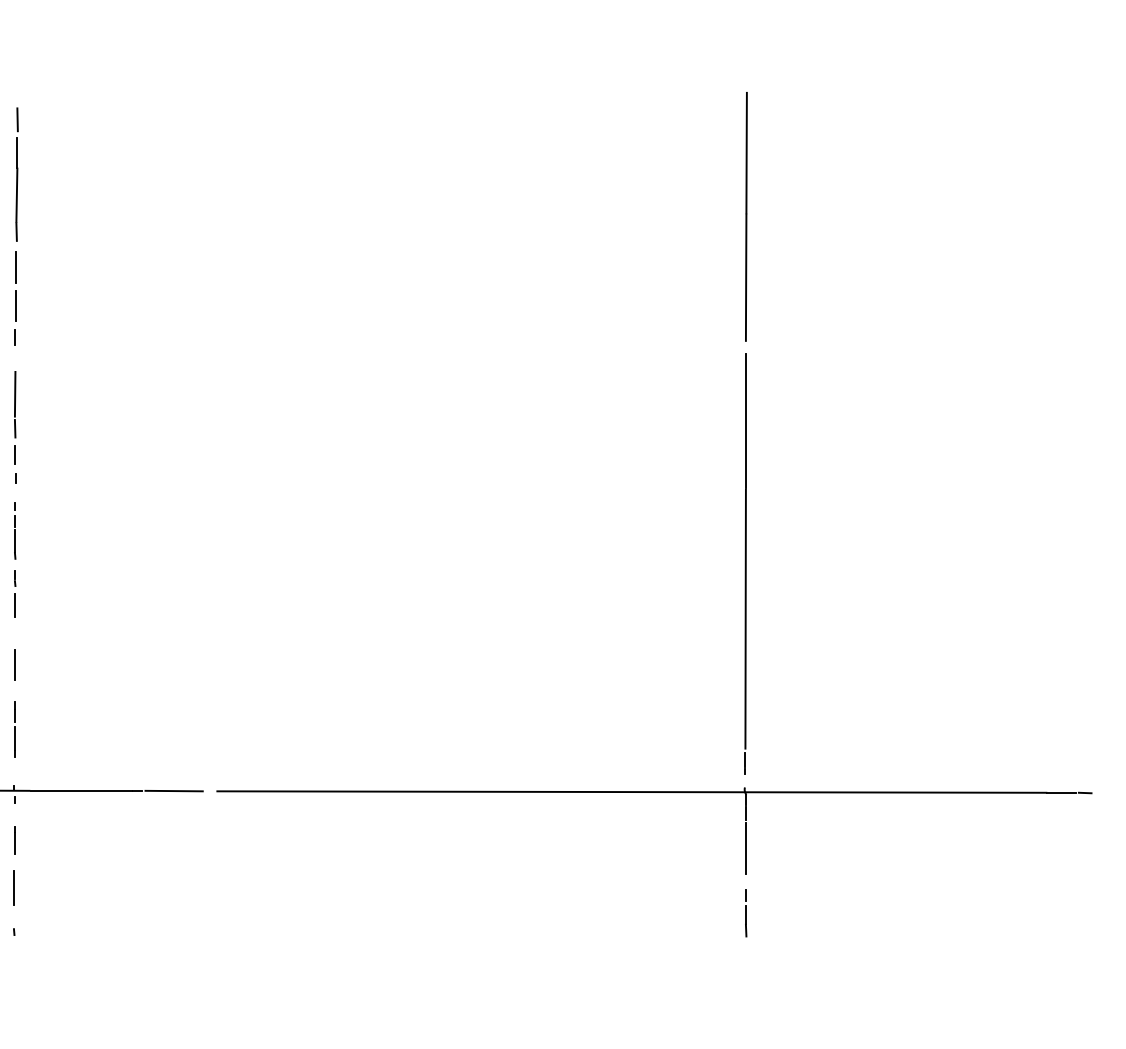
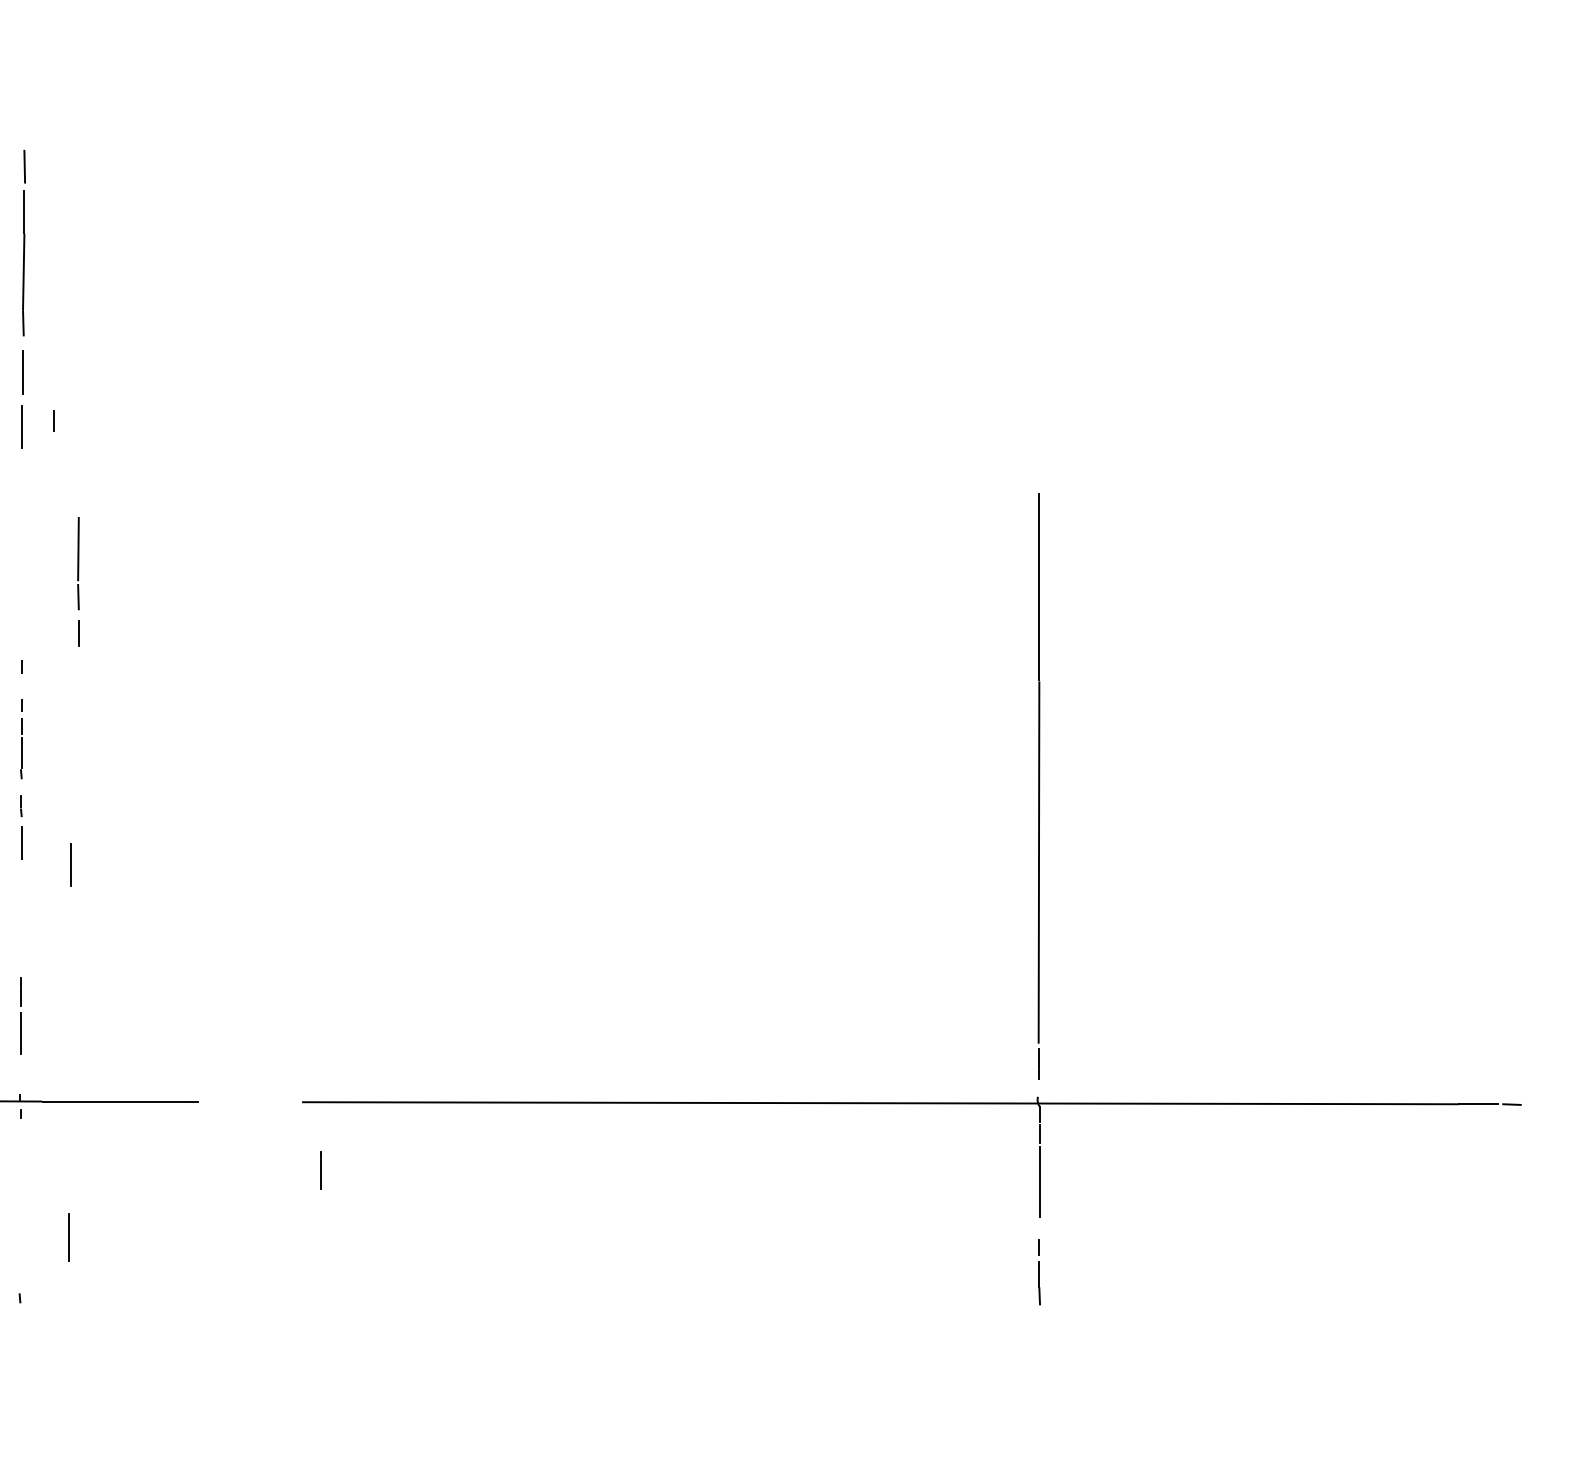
line: (746, 216) -> (1040, 301), removed
line: (14, 337) -> (52, 421), moved
line: (15, 417) -> (78, 581), moved
line: (14, 664) -> (70, 864), moved
line: (173, 790) -> (241, 1101), removed
line: (14, 840) -> (319, 1170), moved
line: (13, 887) -> (67, 1236), moved

